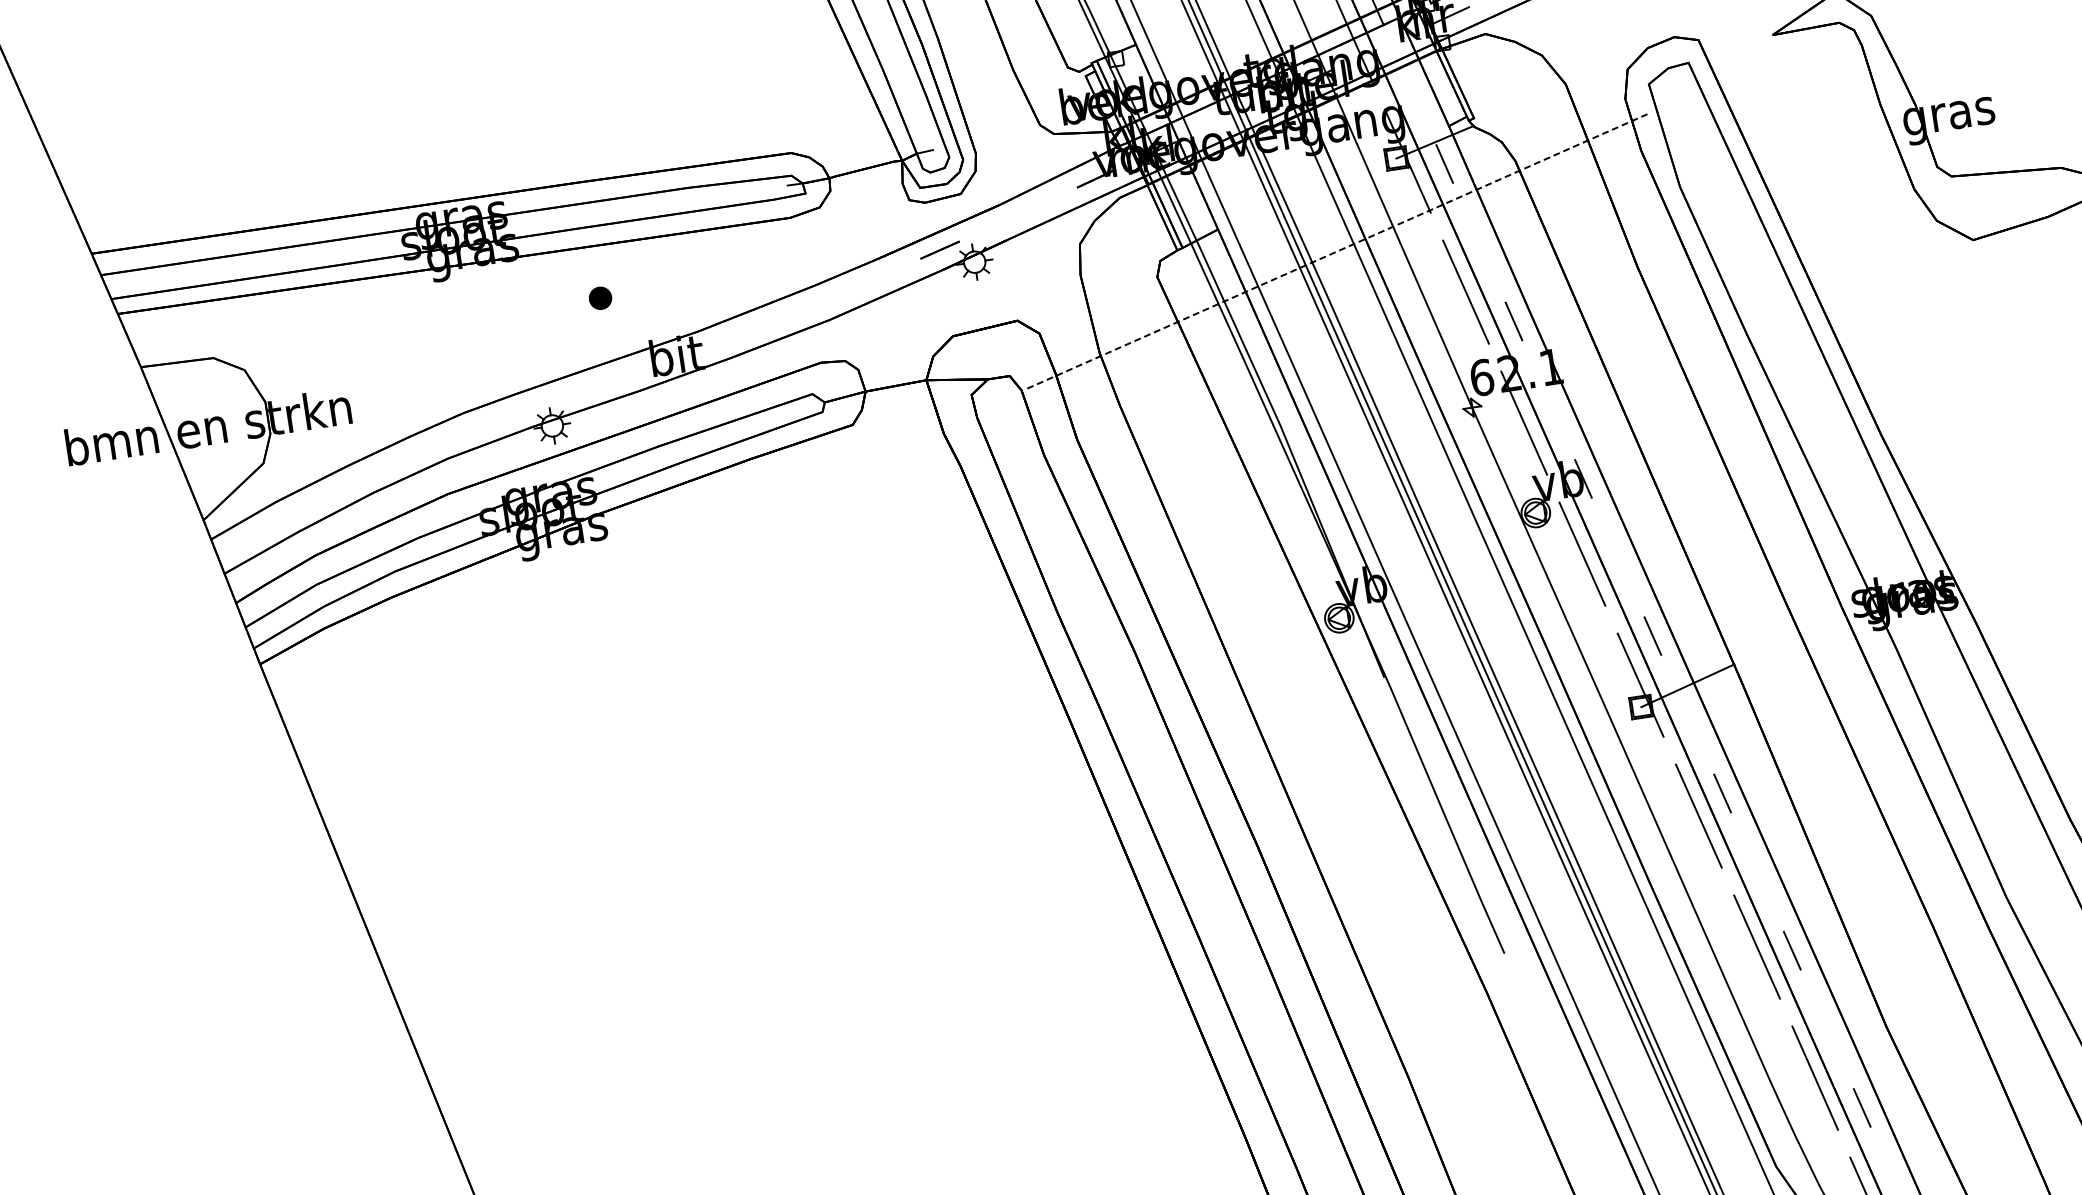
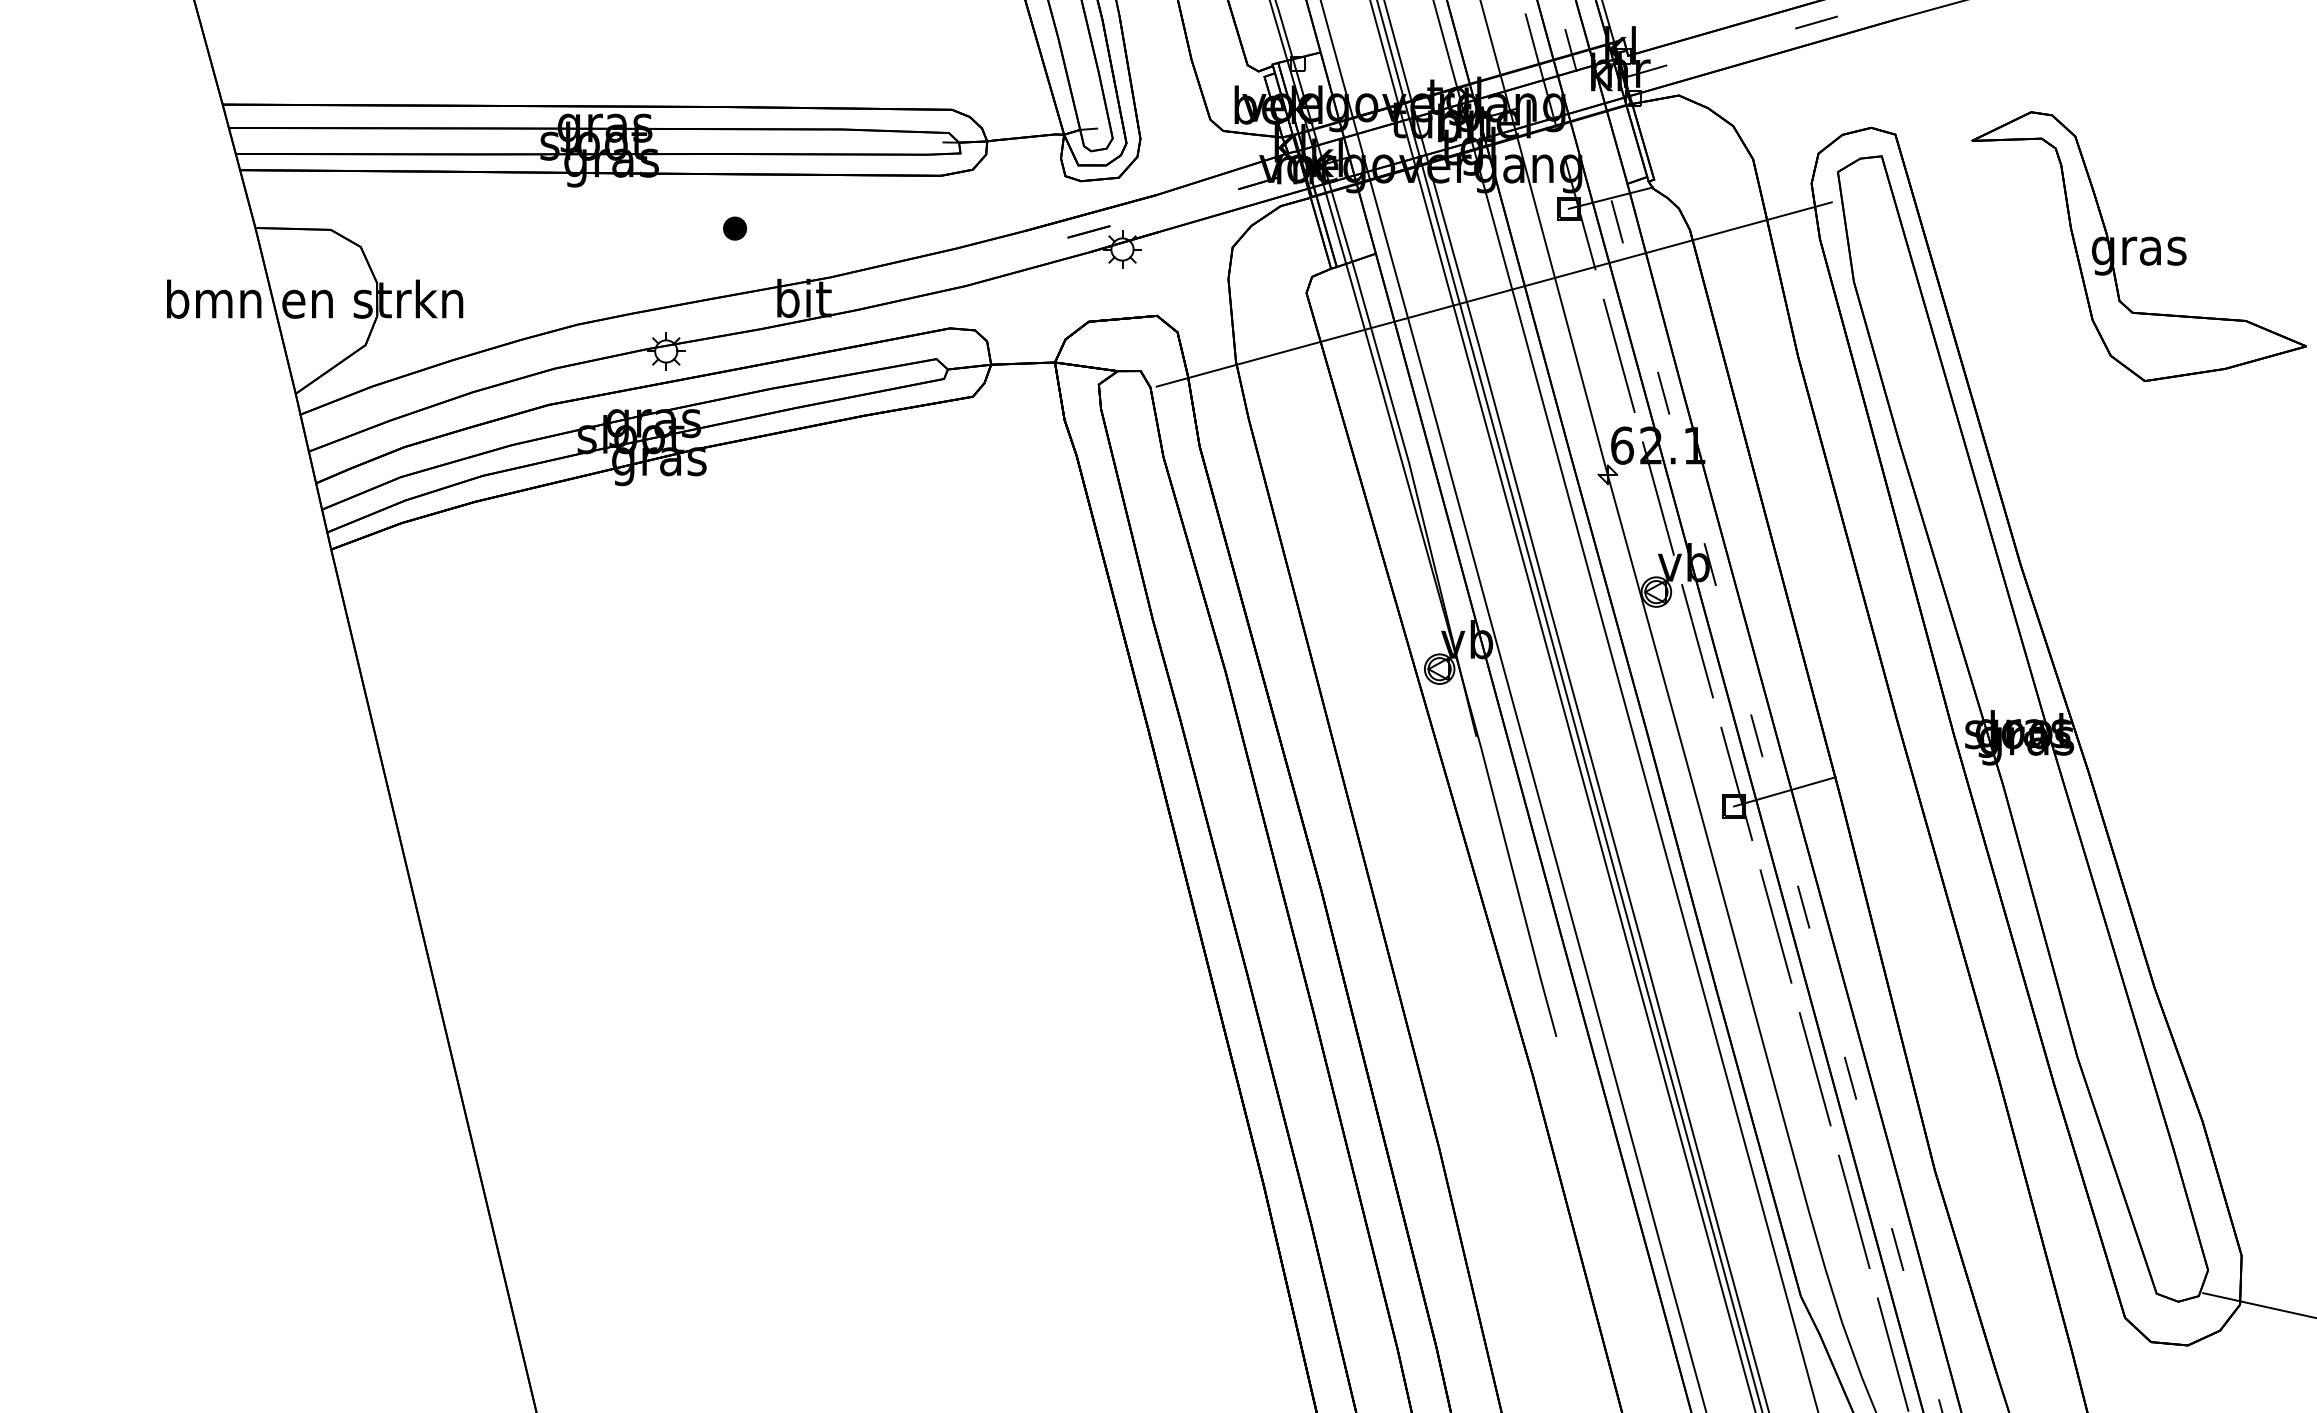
line: (1337, 251) -> (1494, 294), dashed -> solid

